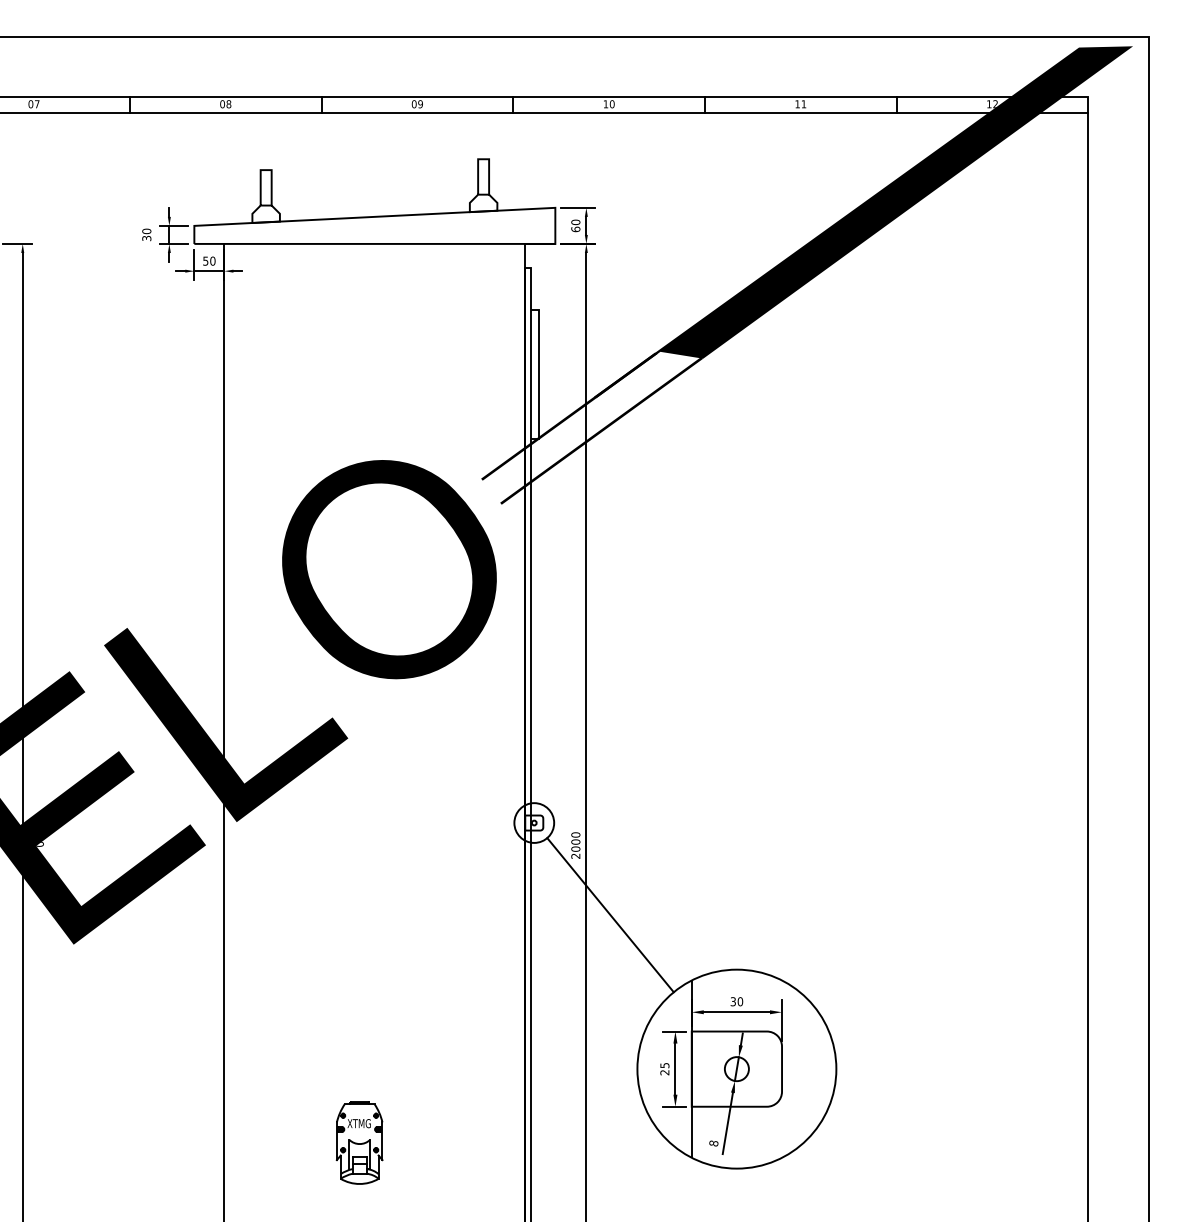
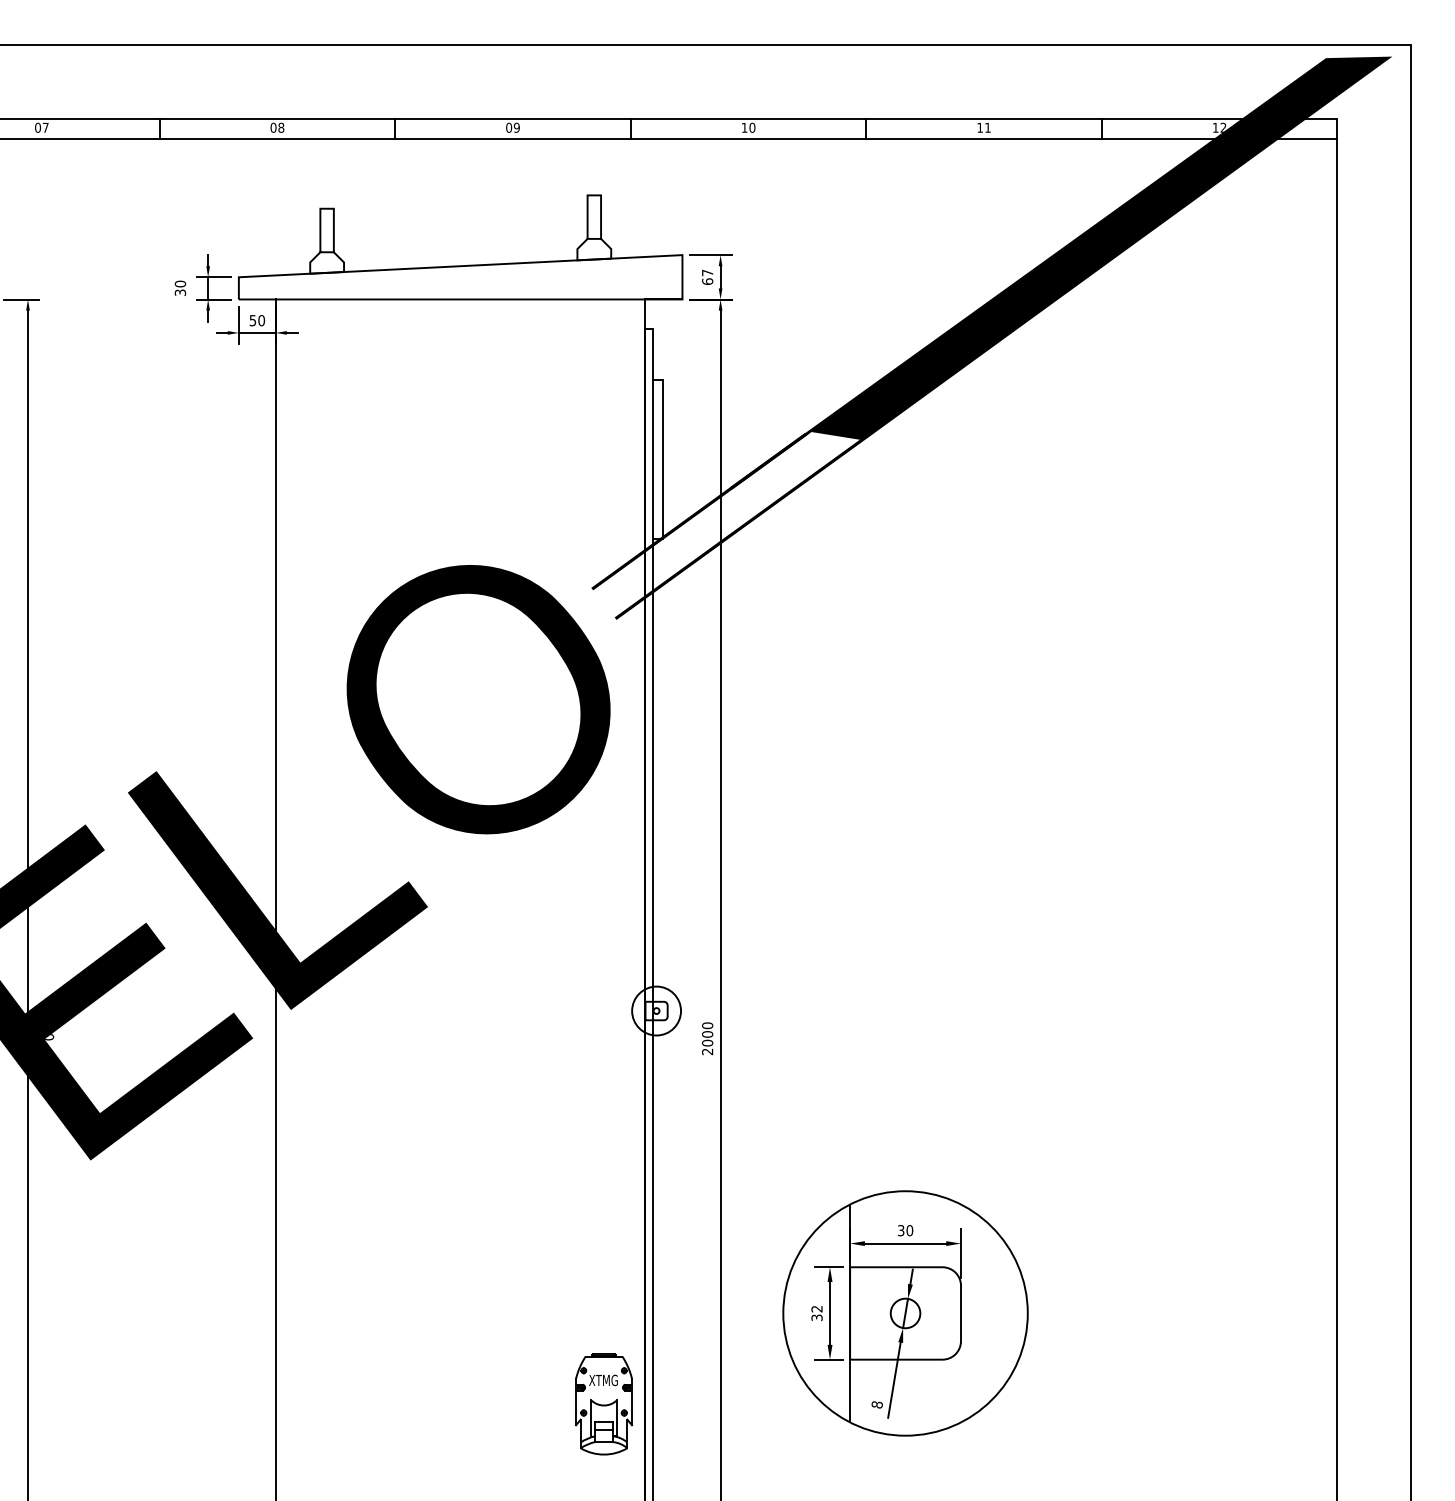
text: (575, 222) -> (707, 272), 60 -> 67
line: (610, 914) -> (750, 1123), removed
text: (664, 1069) -> (816, 1313), 25 -> 32
part: (360, 1143) -> (604, 1404), moved

